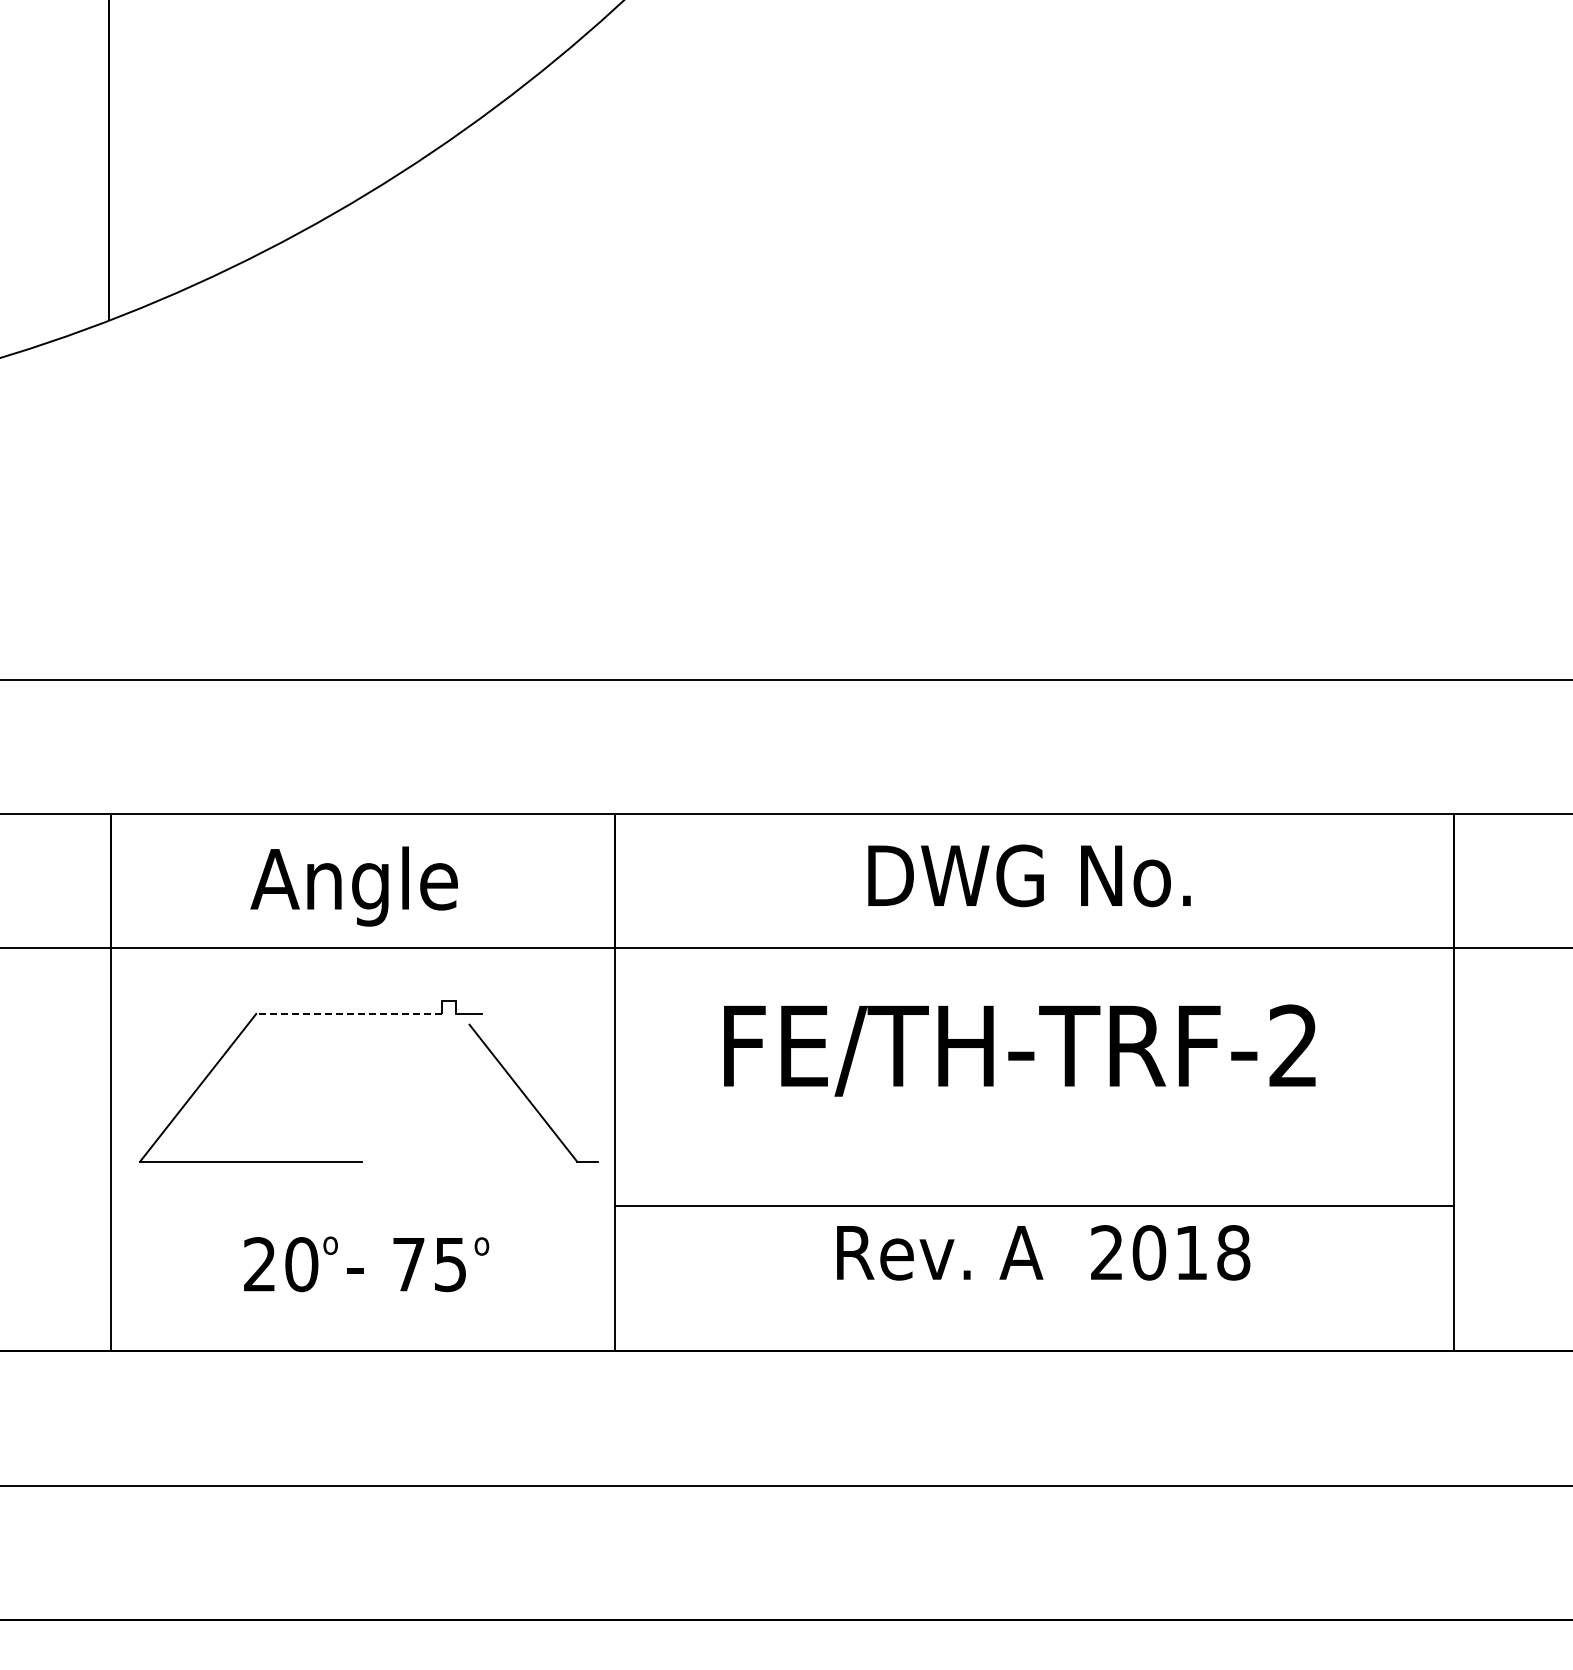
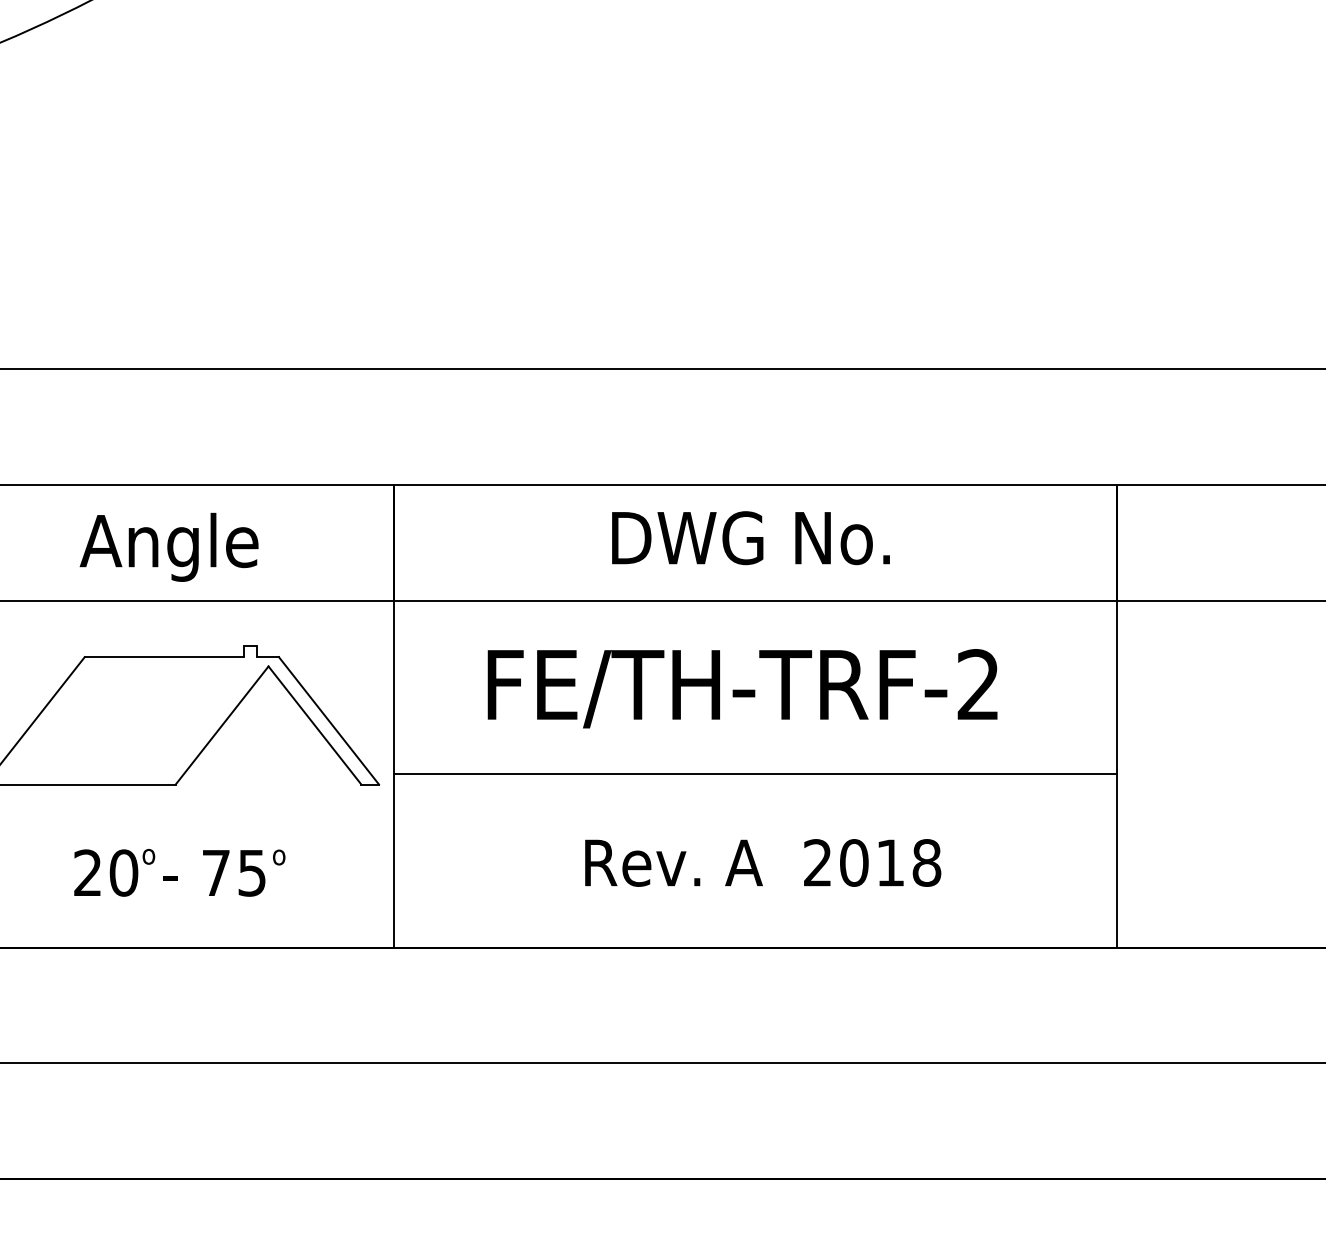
line: (348, 1013) -> (164, 656), dashed -> solid
line: (539, 1087) -> (328, 720), added
line: (415, 1092) -> (221, 724), added
line: (1034, 1205) -> (755, 773), moved

